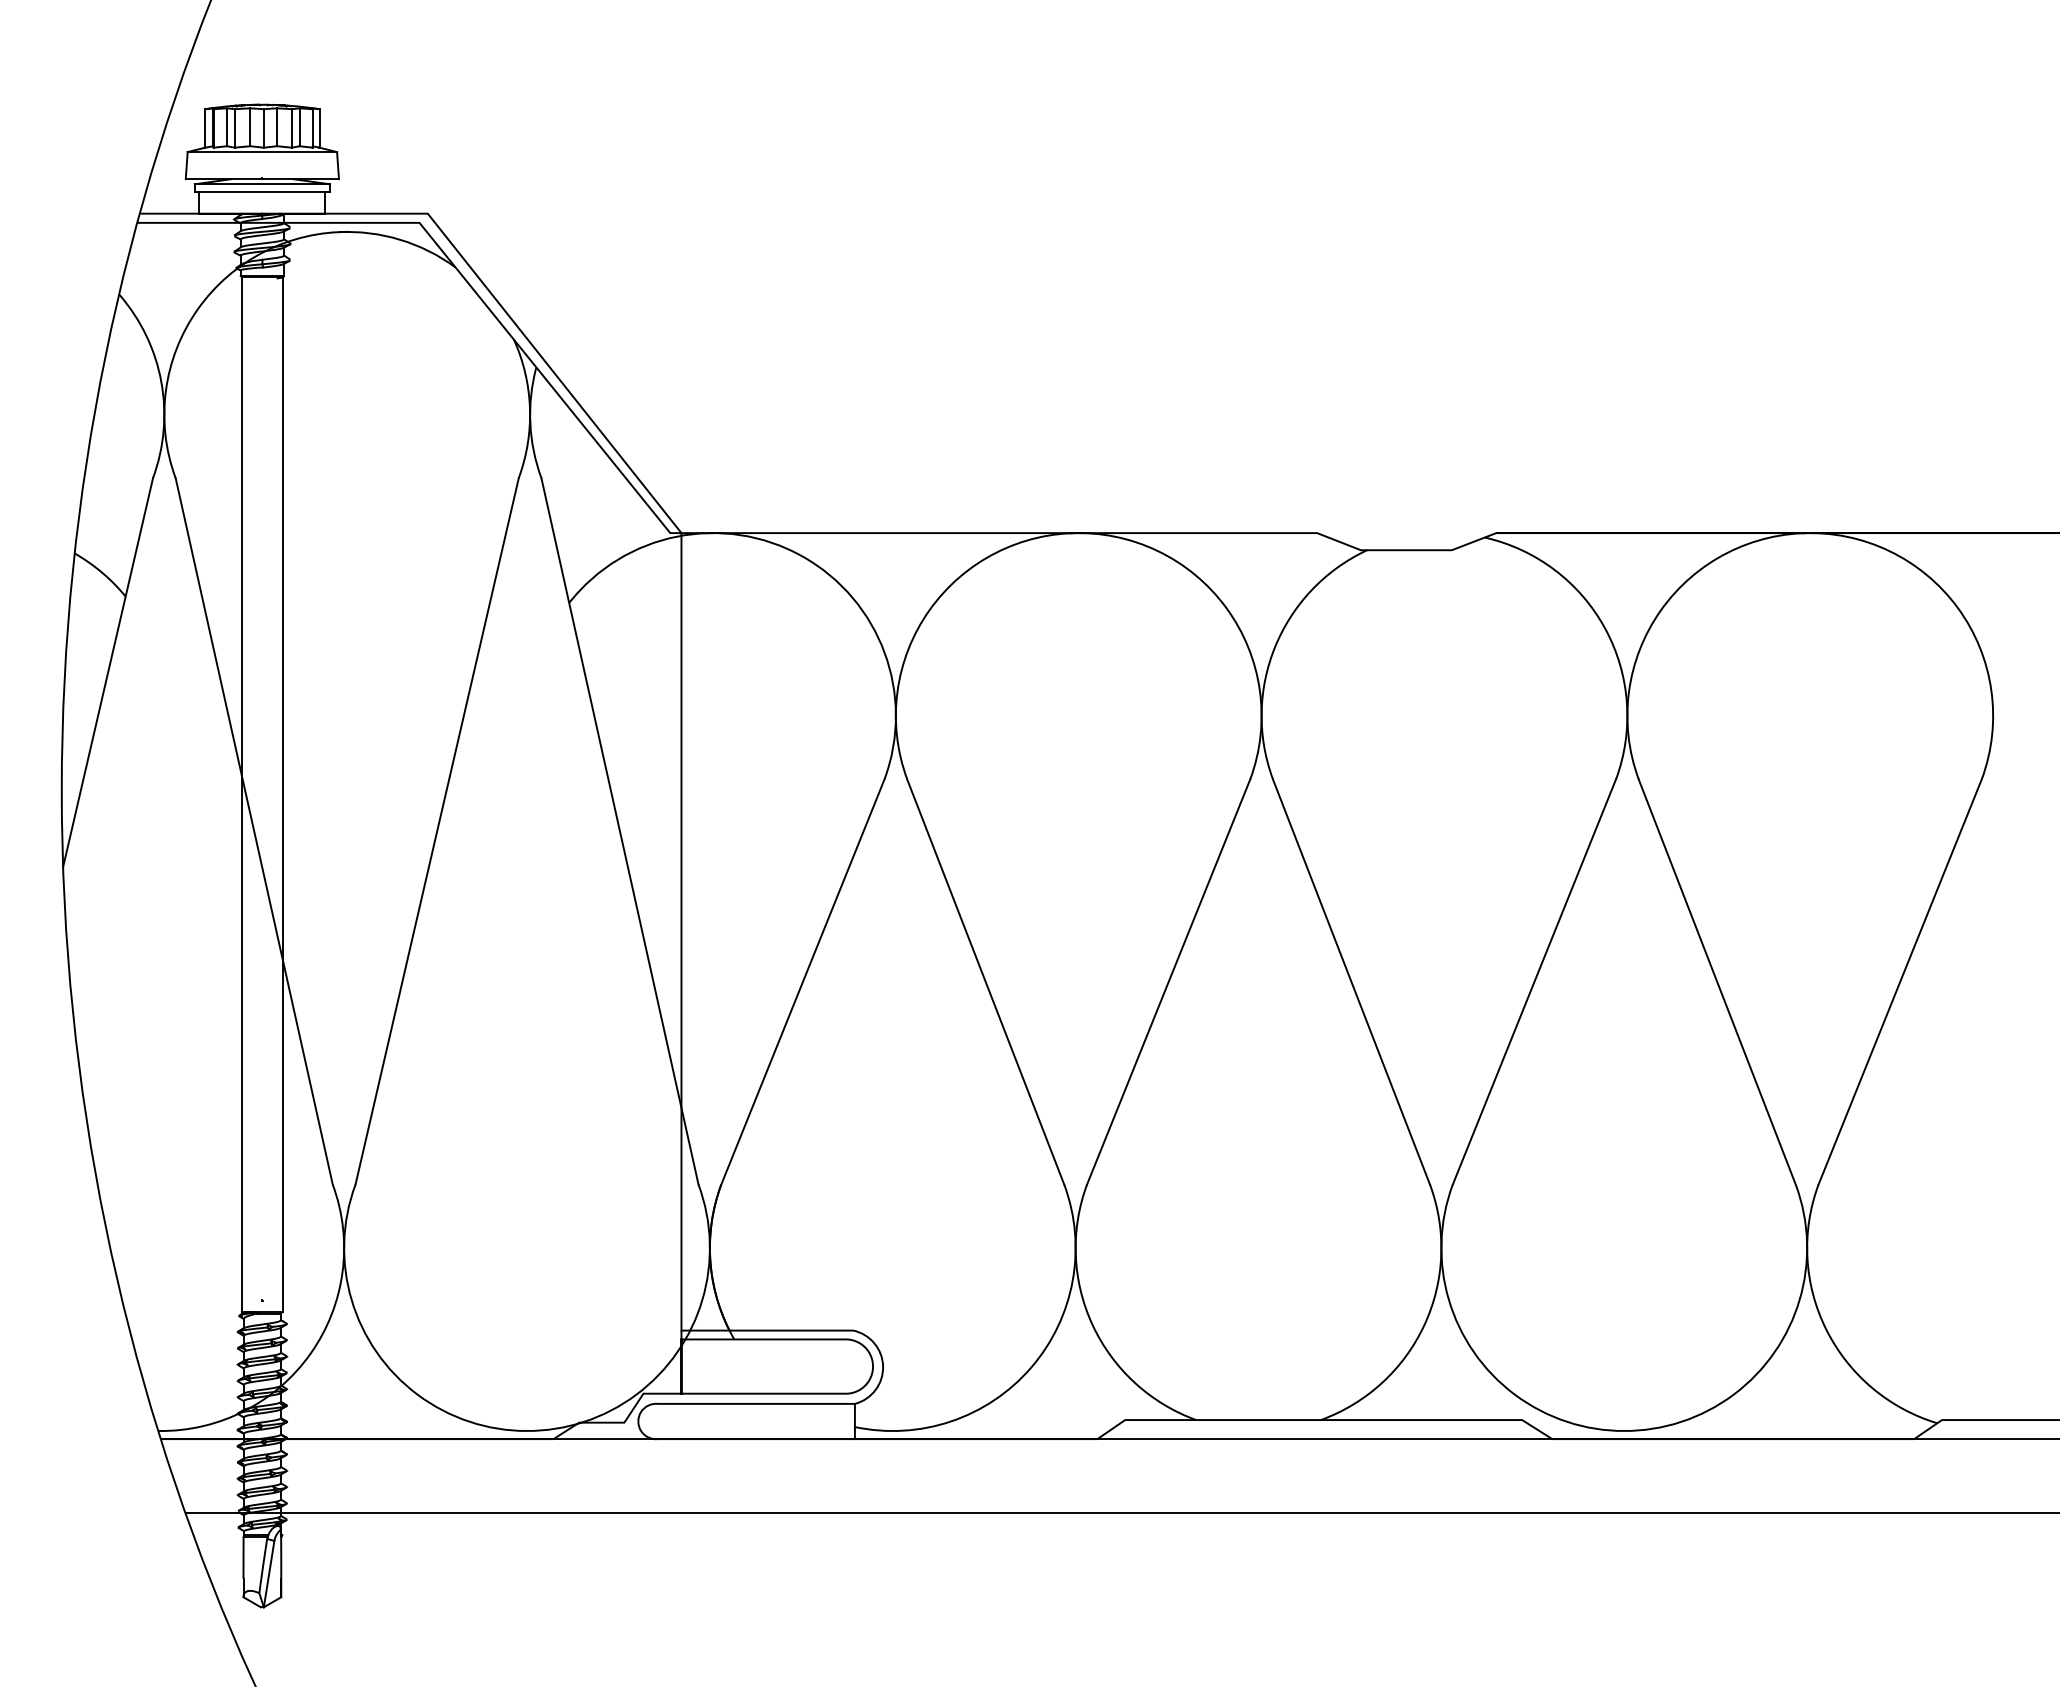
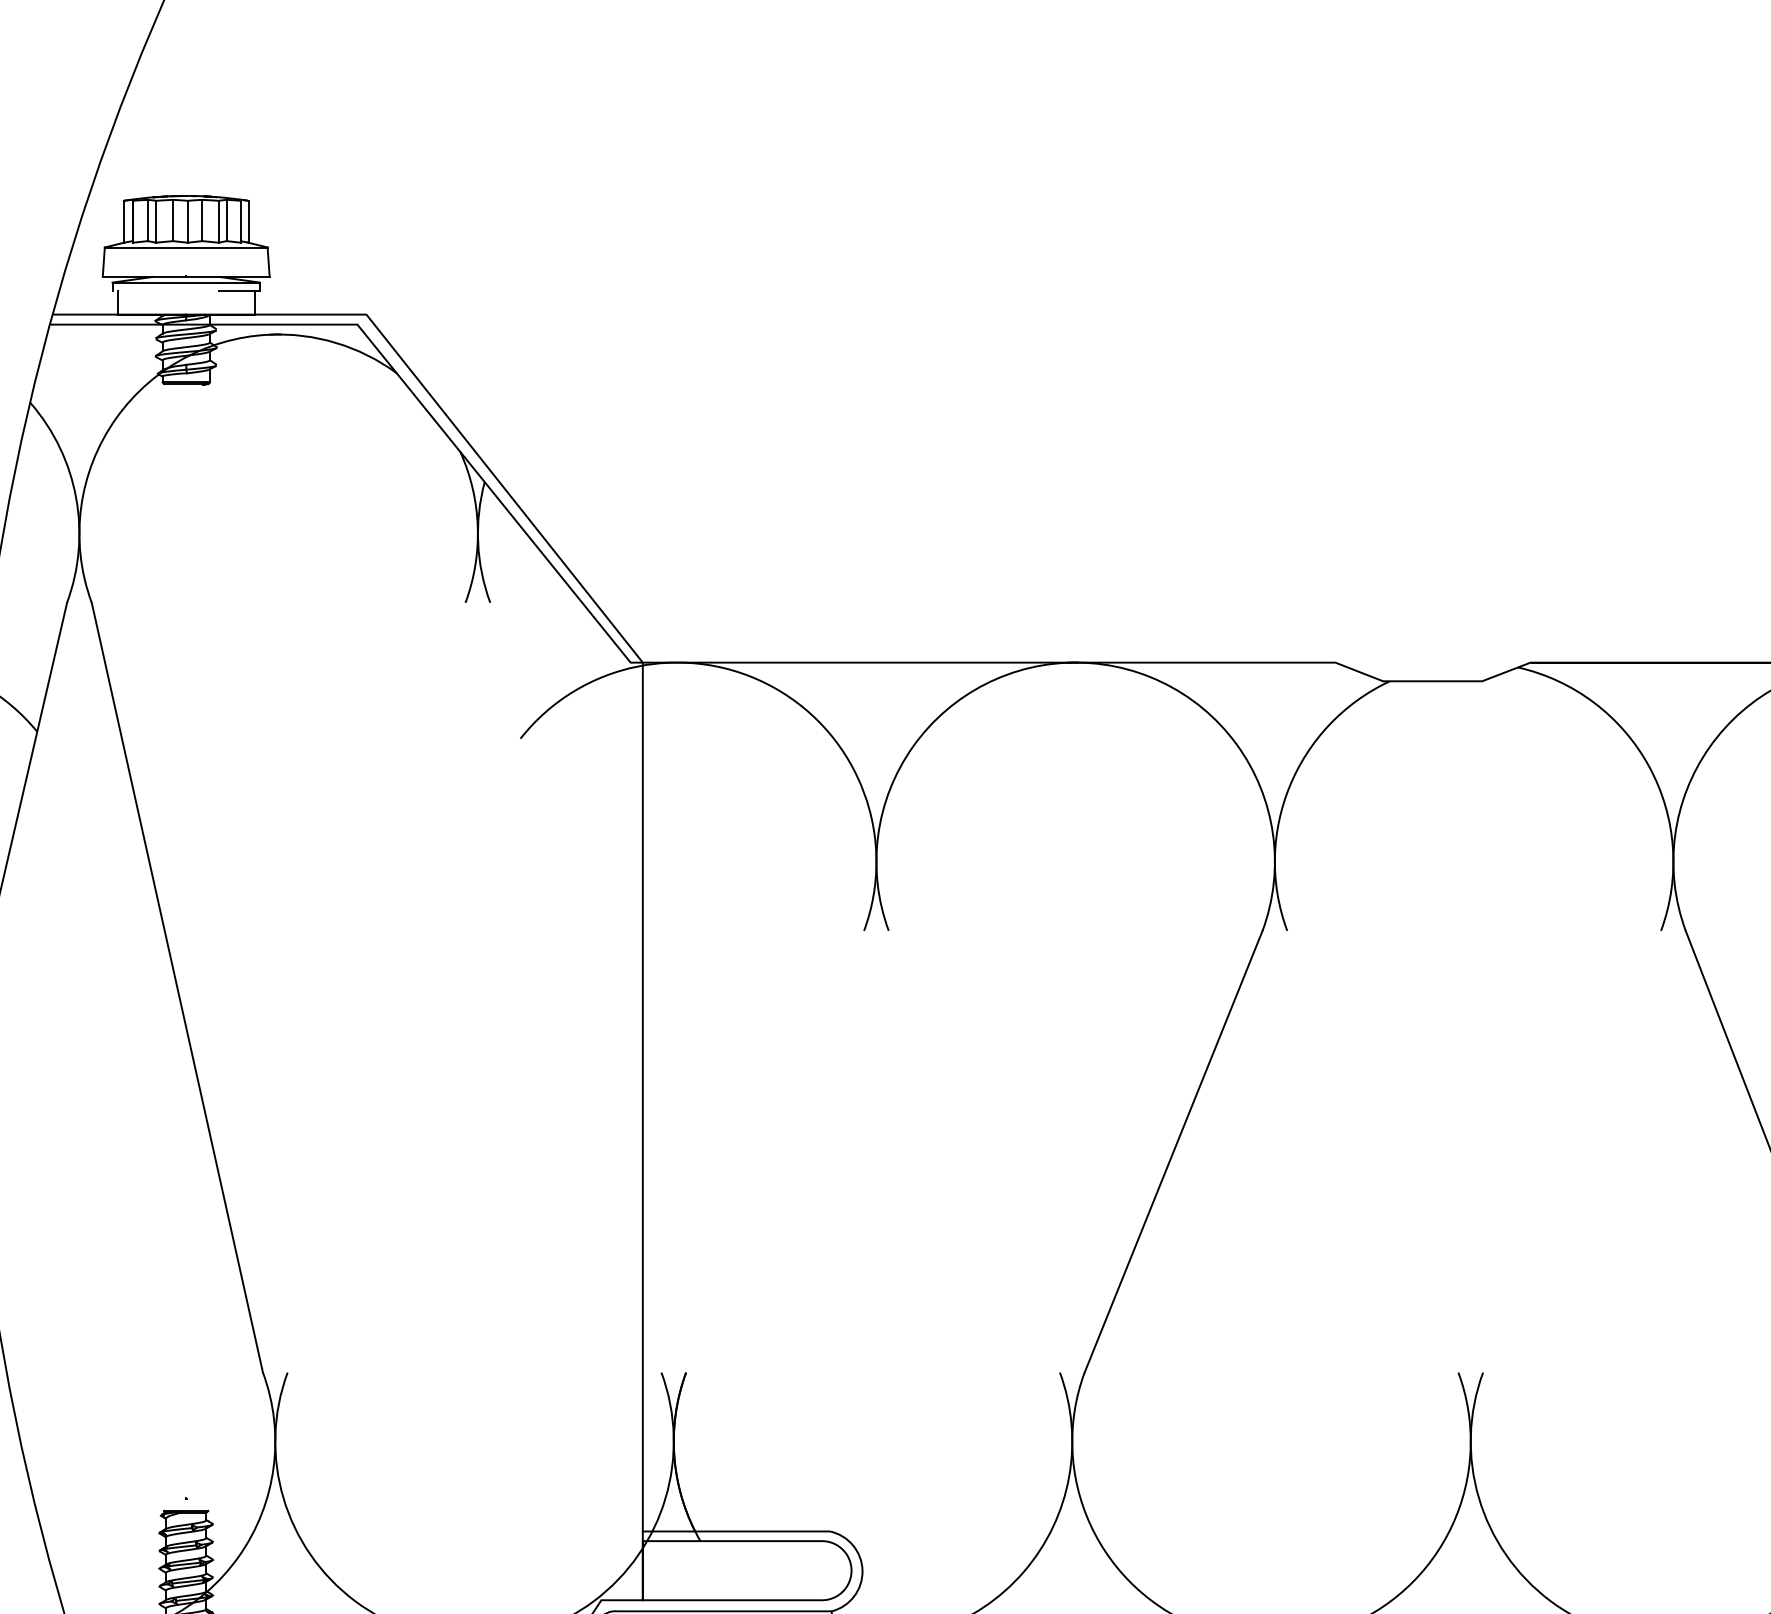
line: (243, 191) -> (165, 290), removed
line: (242, 794) -> (164, 947), removed
line: (282, 794) -> (208, 947), removed
line: (436, 831) -> (375, 987), removed
line: (619, 831) -> (575, 987), removed
line: (802, 981) -> (774, 1151), removed
line: (985, 981) -> (974, 1151), removed
line: (1351, 981) -> (1372, 1151), removed
line: (1534, 981) -> (1572, 1151), removed

